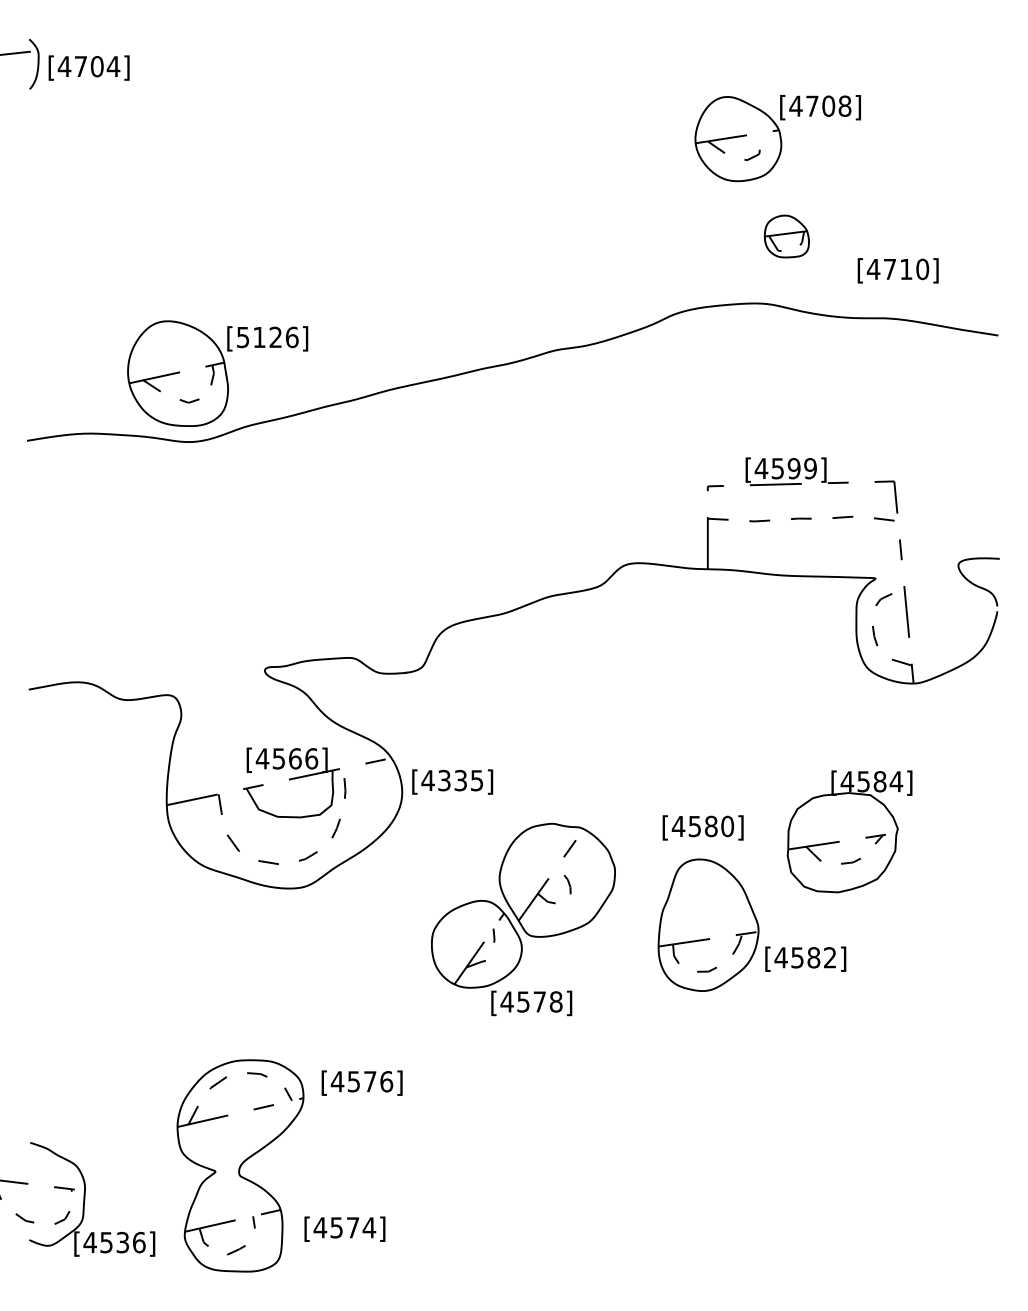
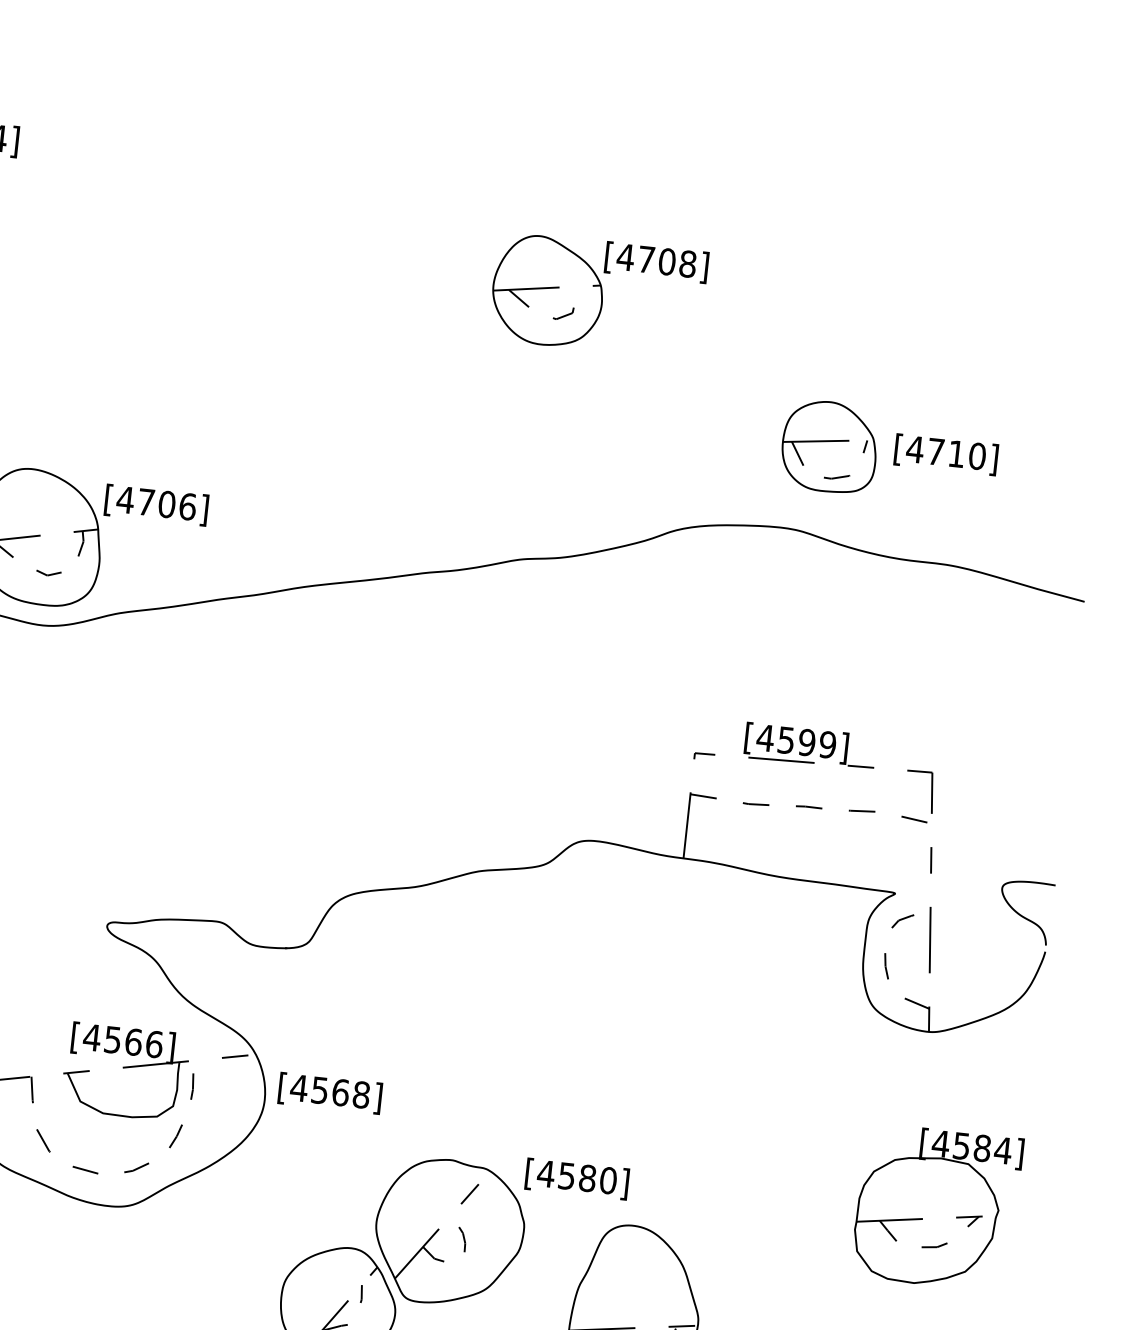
part: (777, 138) -> (597, 295), moved
part: (786, 236) -> (829, 446), size x1.67
text: (897, 270) -> (945, 454), moved
text: (259, 337) -> (146, 502), [5126] -> [4706]
text: (460, 780) -> (340, 1092), [4335] -> [4568]
text: (702, 827) -> (576, 1178), moved
part: (849, 831) -> (936, 1207), moved

